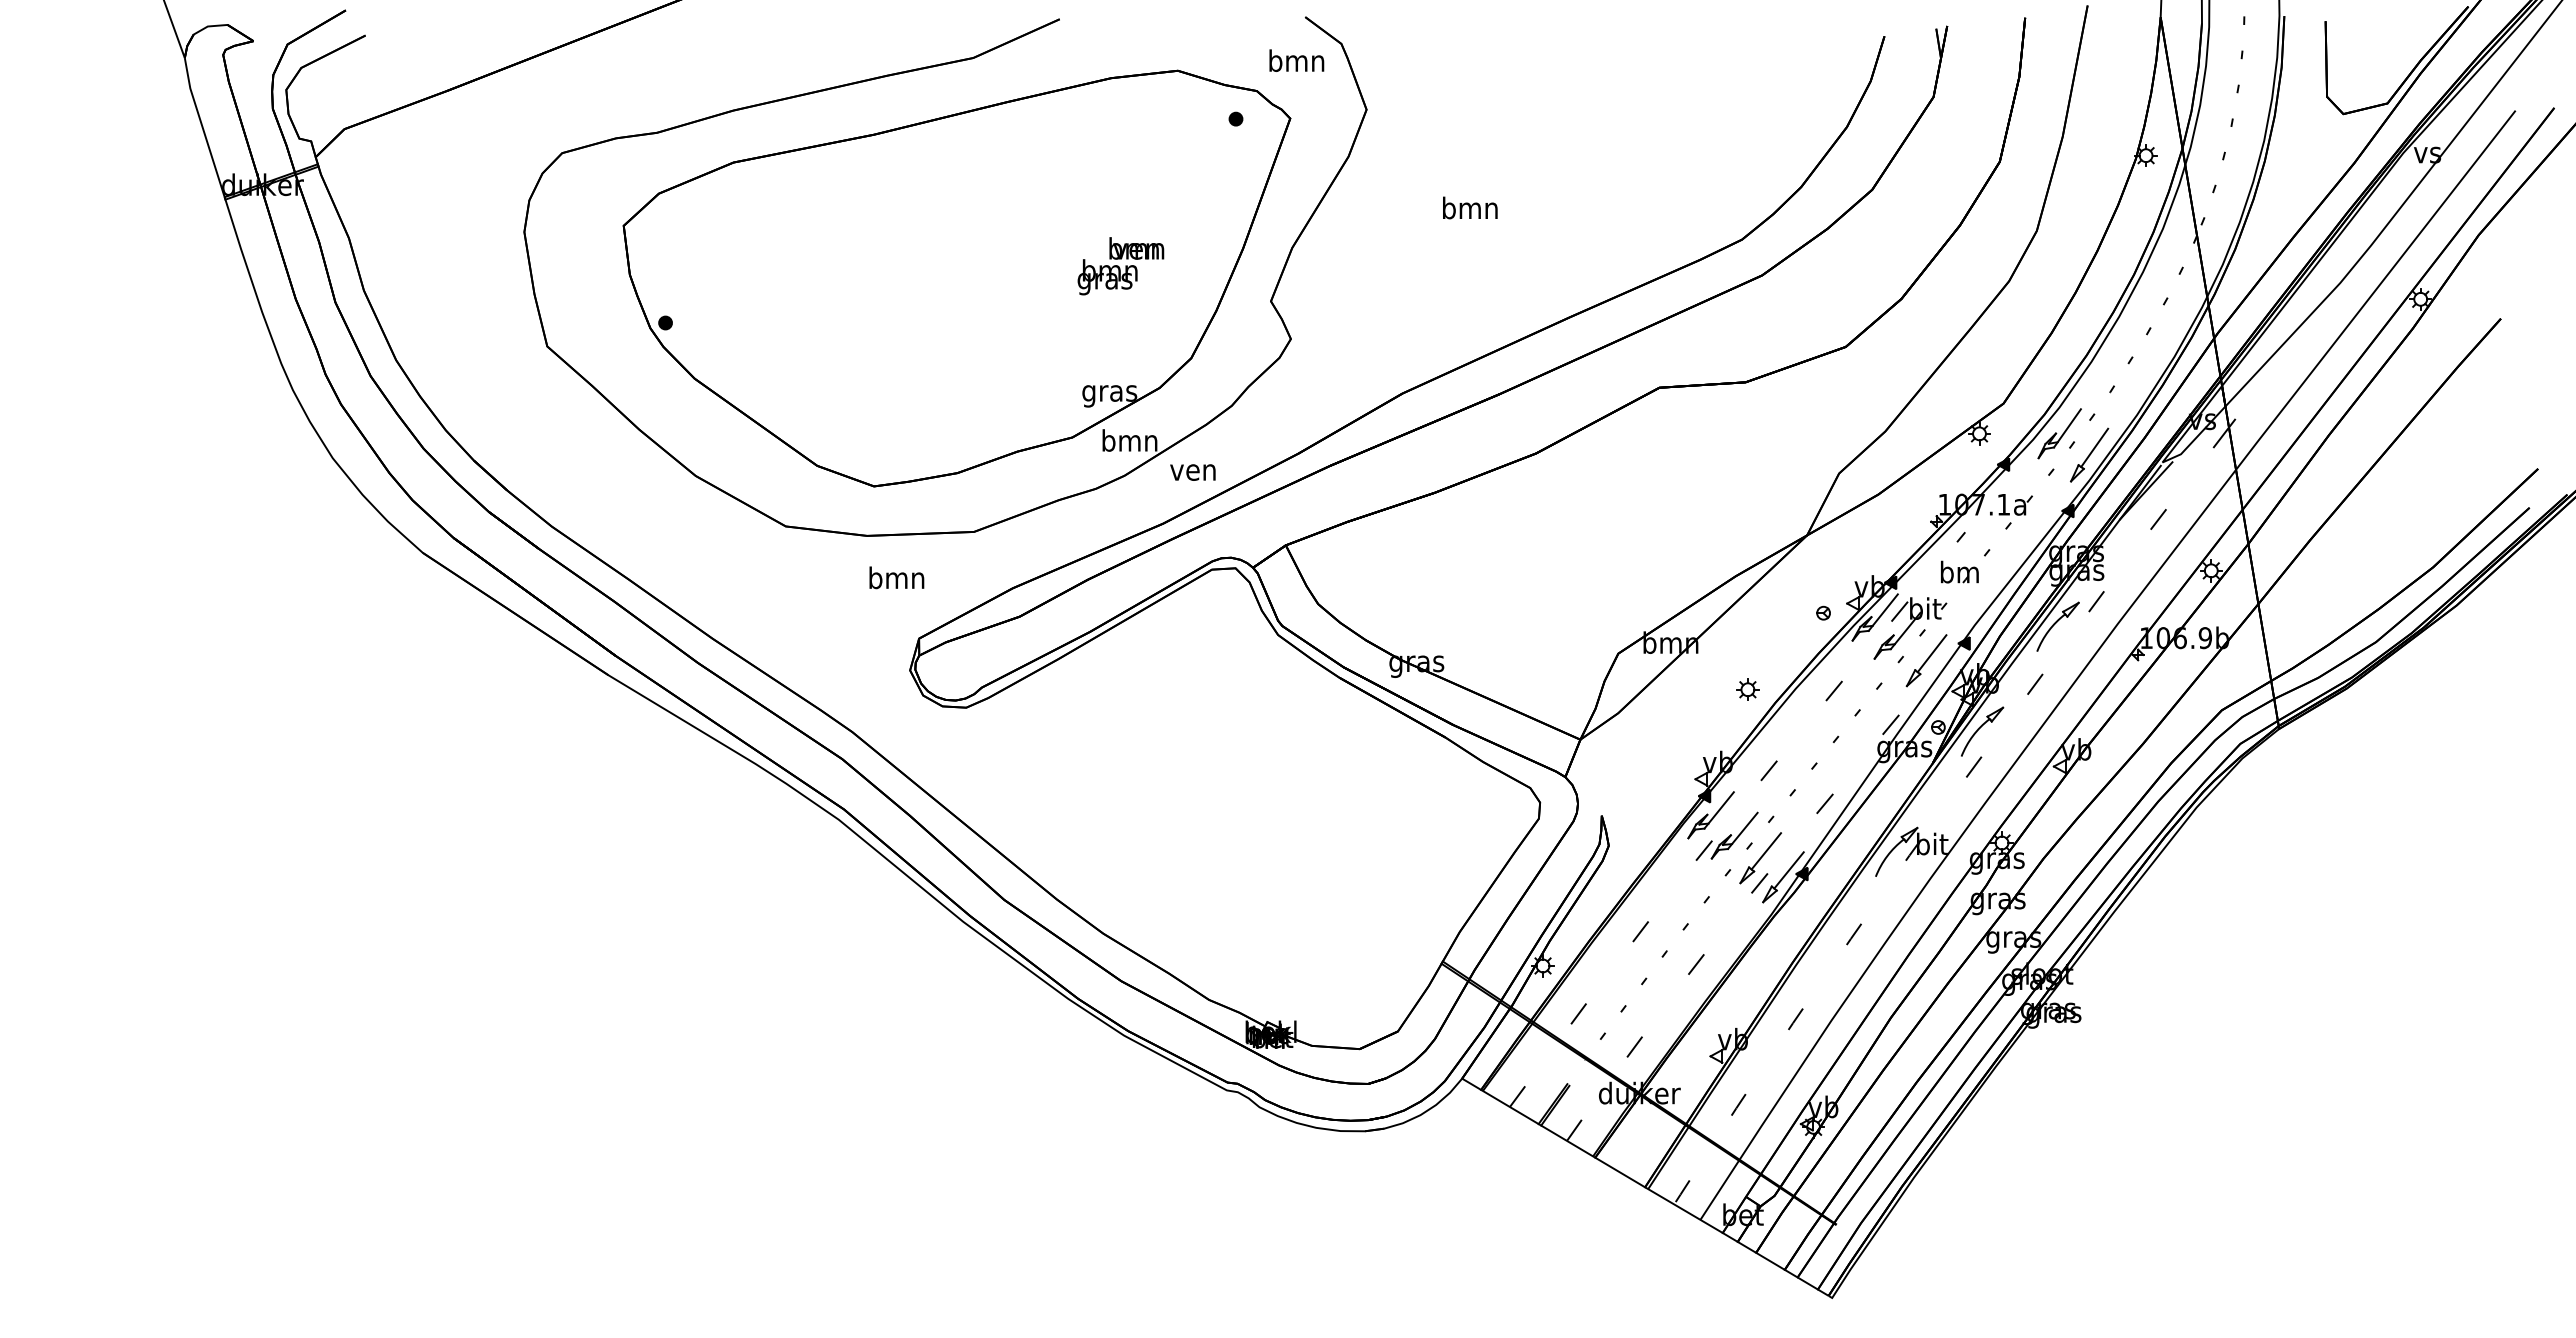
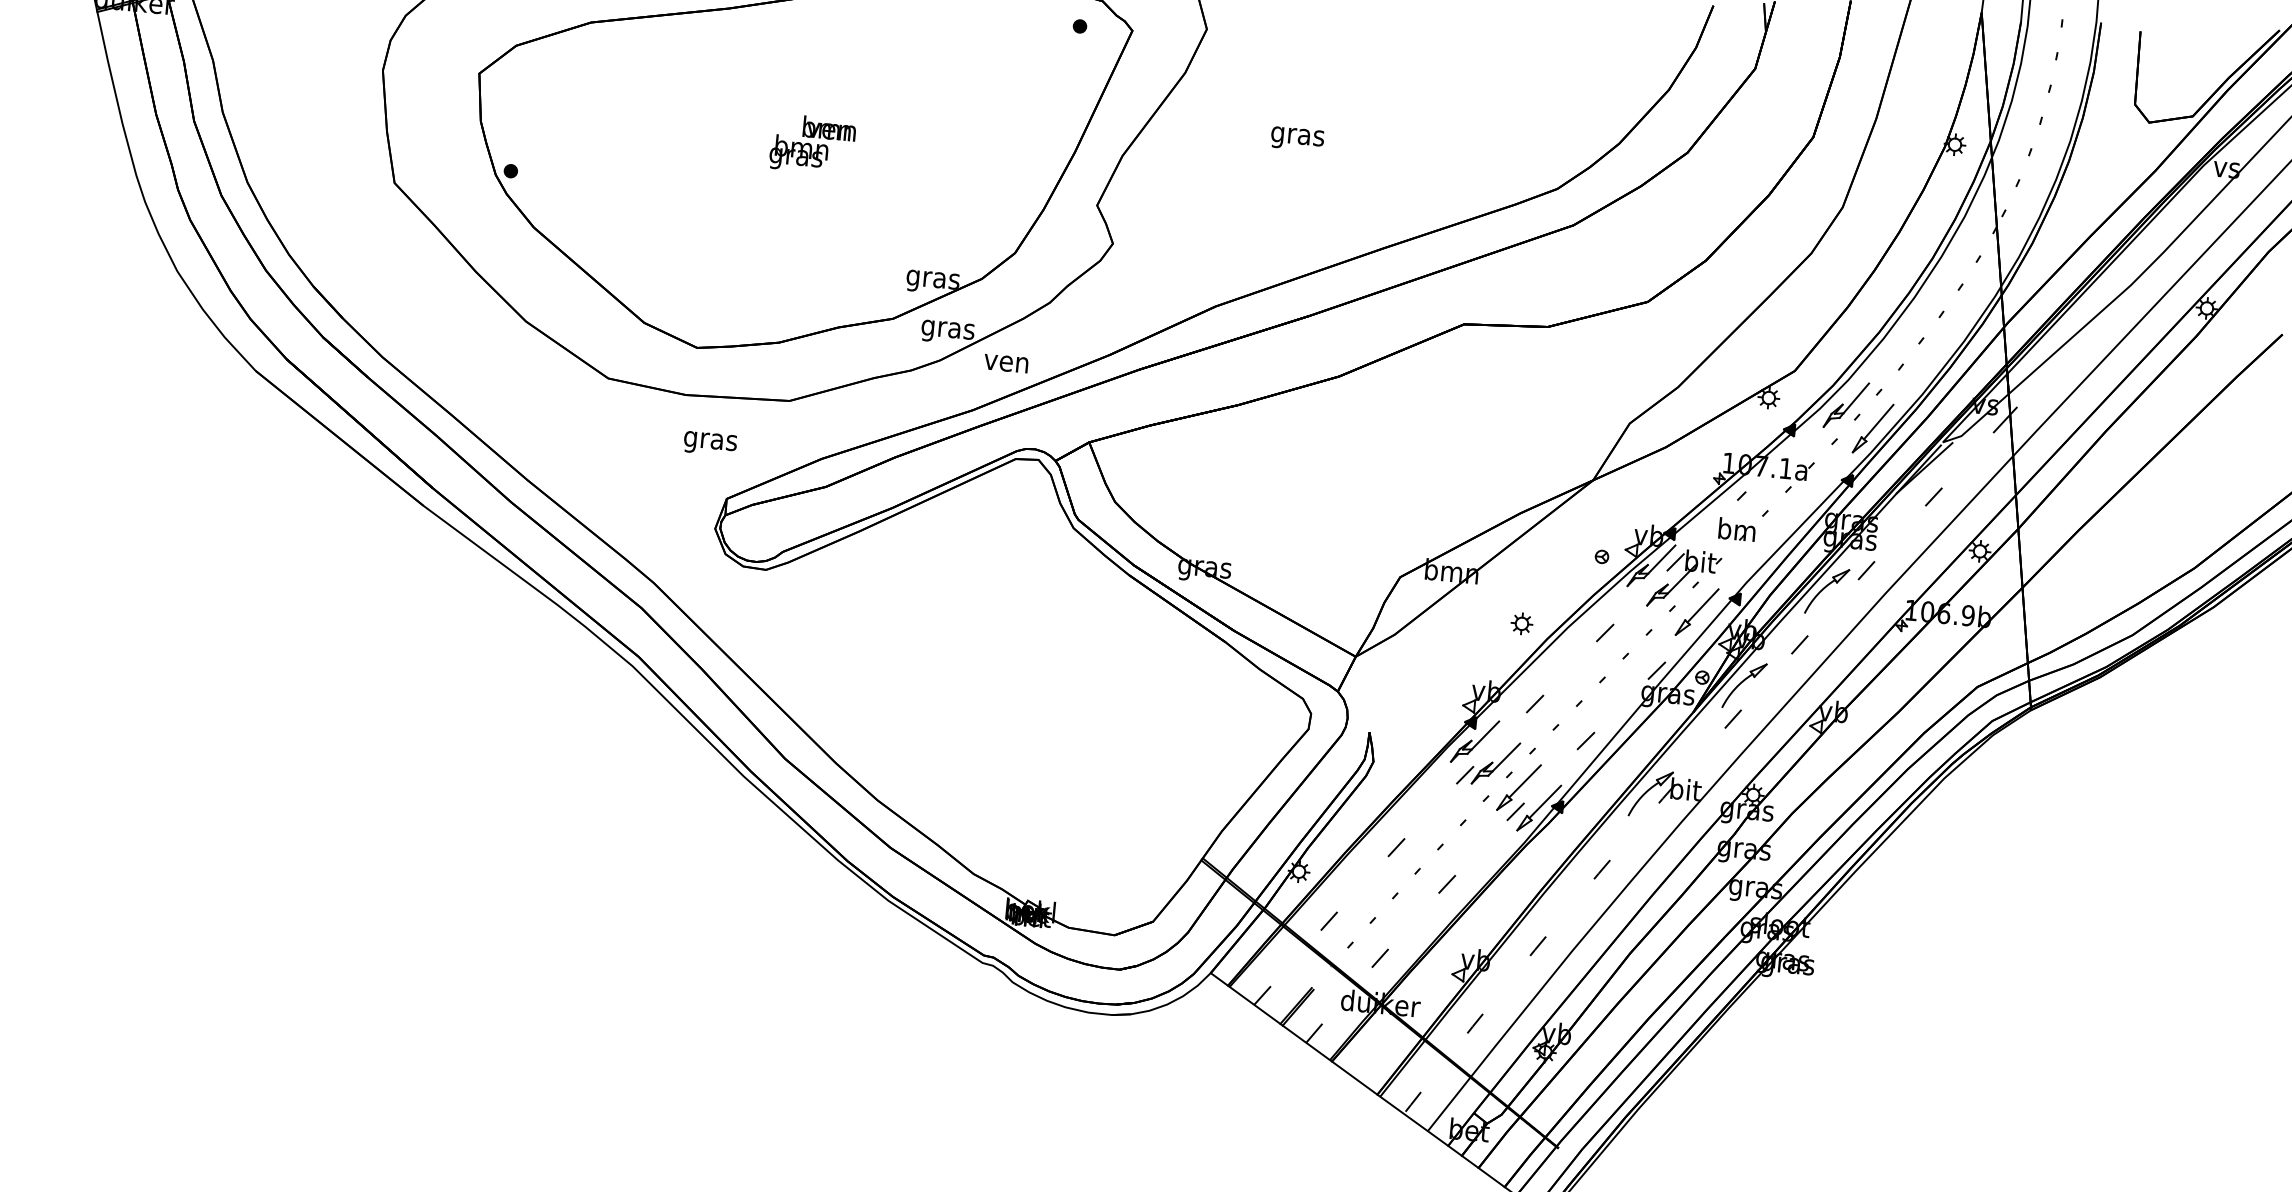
text: (1470, 210) -> (1298, 136), bmn -> gras
text: (1120, 266) -> (812, 144), moved
text: (1129, 443) -> (947, 329), bmn -> gras
text: (896, 580) -> (710, 440), bmn -> gras

